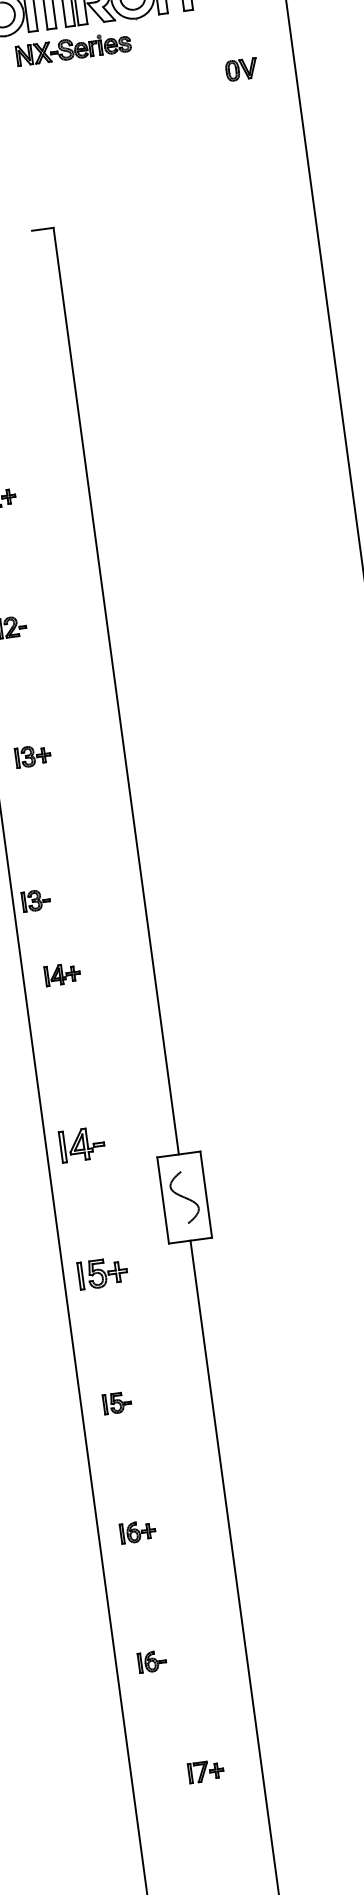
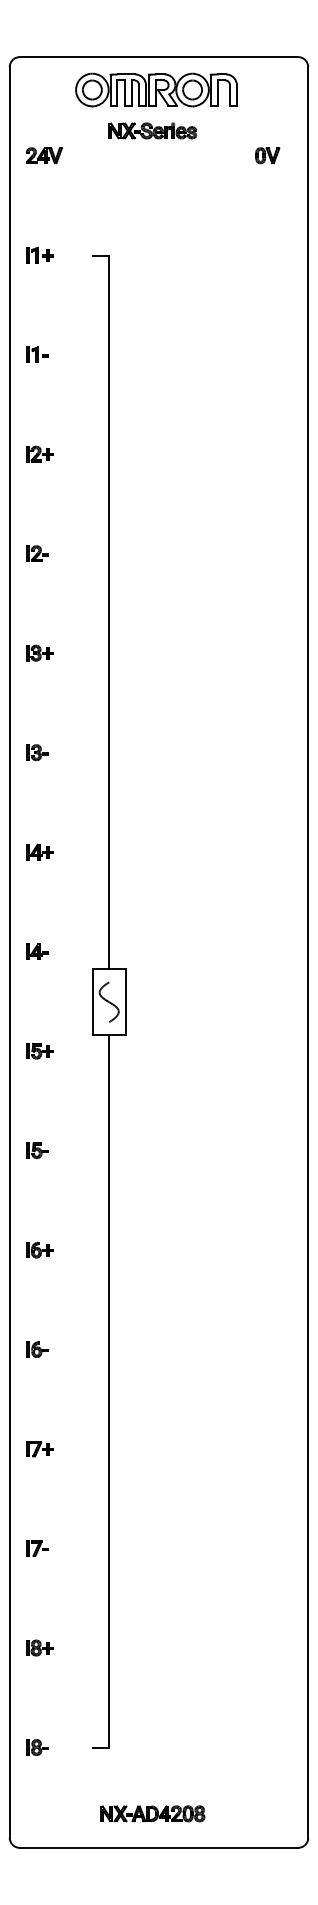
part: (73, 48) -> (152, 130), moved
part: (36, 900) -> (37, 752), moved
part: (62, 973) -> (39, 851), moved
part: (82, 1144) -> (37, 951), size x0.62
part: (102, 1273) -> (39, 1051), size x0.71
part: (205, 1772) -> (39, 1449), moved

